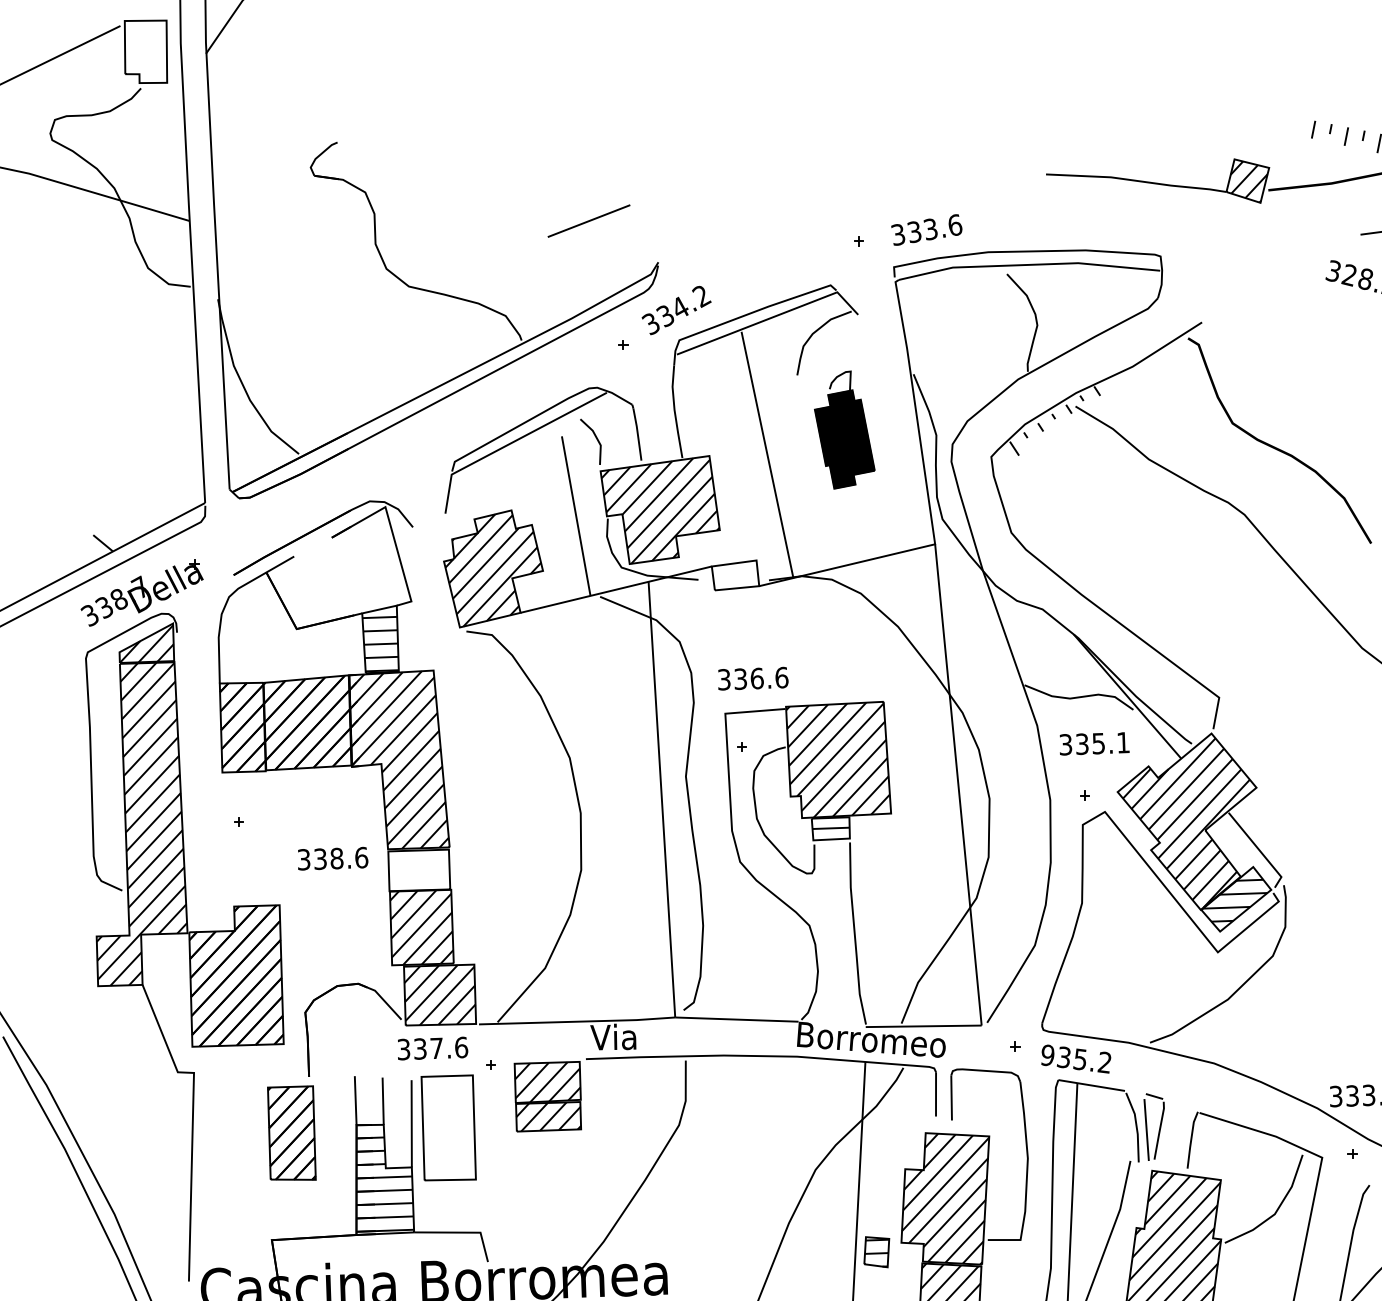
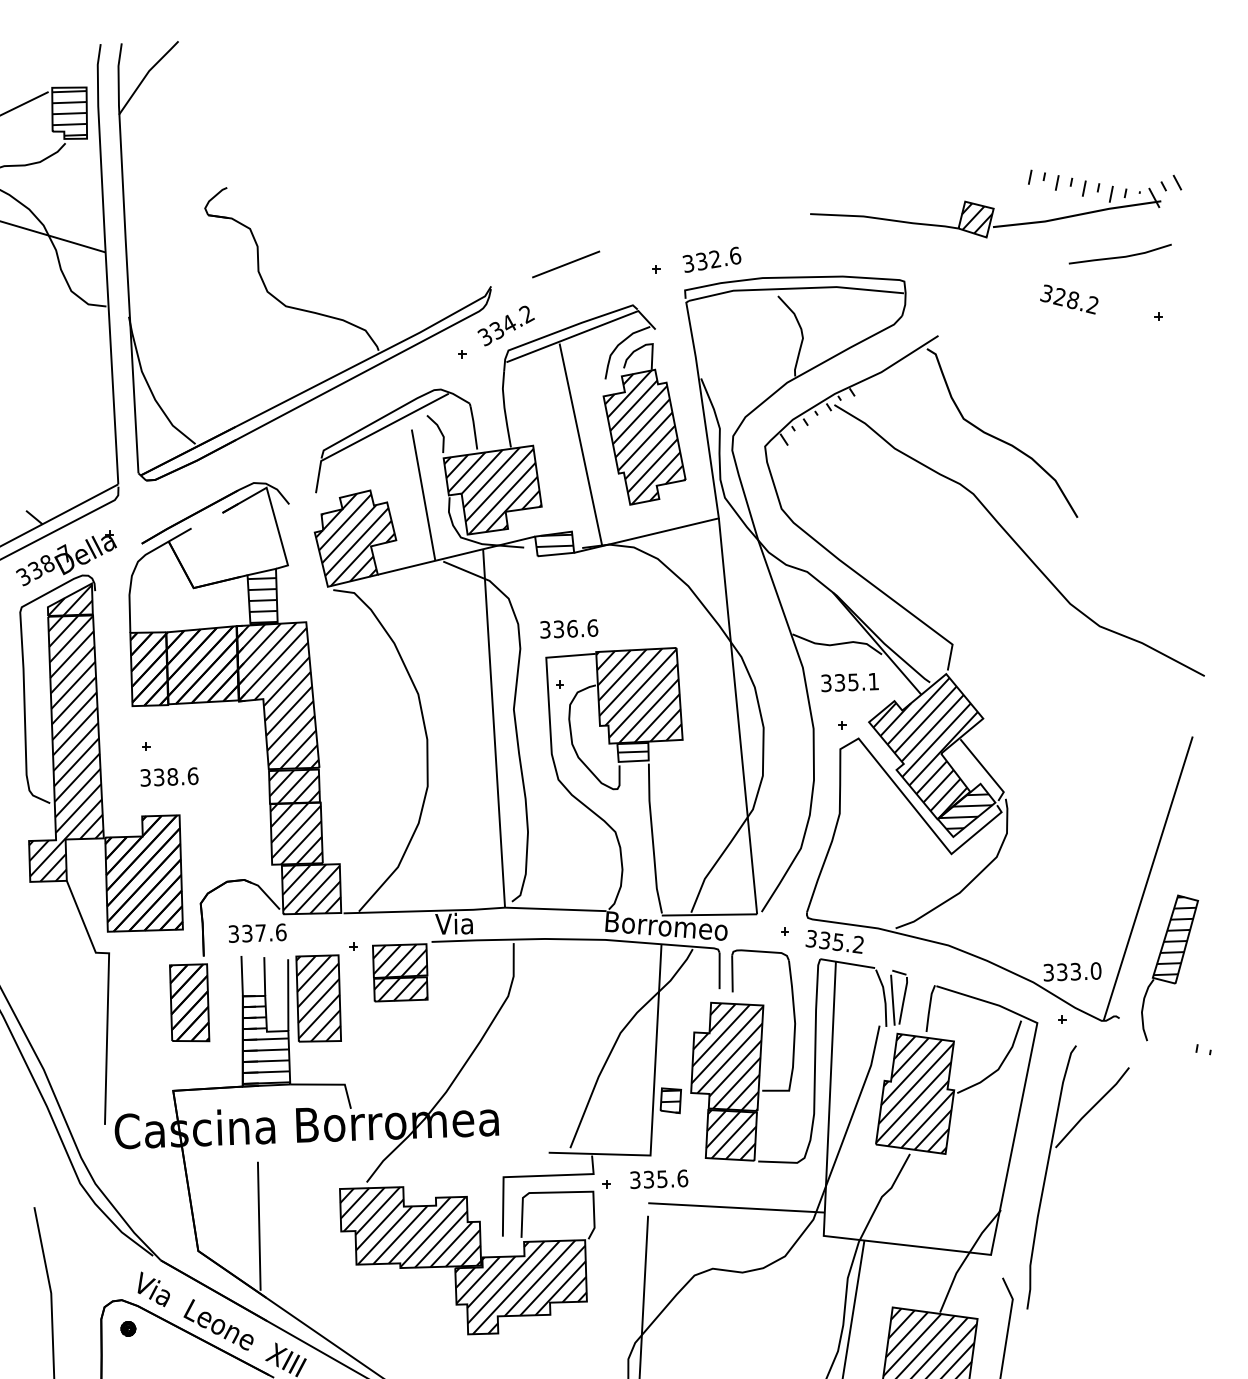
hatch: (145, 52) -> (69, 113), added
line: (589, 221) -> (566, 264), moved
text: (931, 229) -> (715, 259), 333.6 -> 332.6
part: (844, 430) -> (644, 424), size x1.67
hatch: (735, 571) -> (554, 540), added
text: (333, 858) -> (169, 776), moved
hatch: (419, 870) -> (294, 786), added
text: (432, 1047) -> (257, 932), moved
text: (1046, 1054) -> (810, 938), 935.2 -> 335.2
hatch: (448, 1127) -> (318, 998), added

